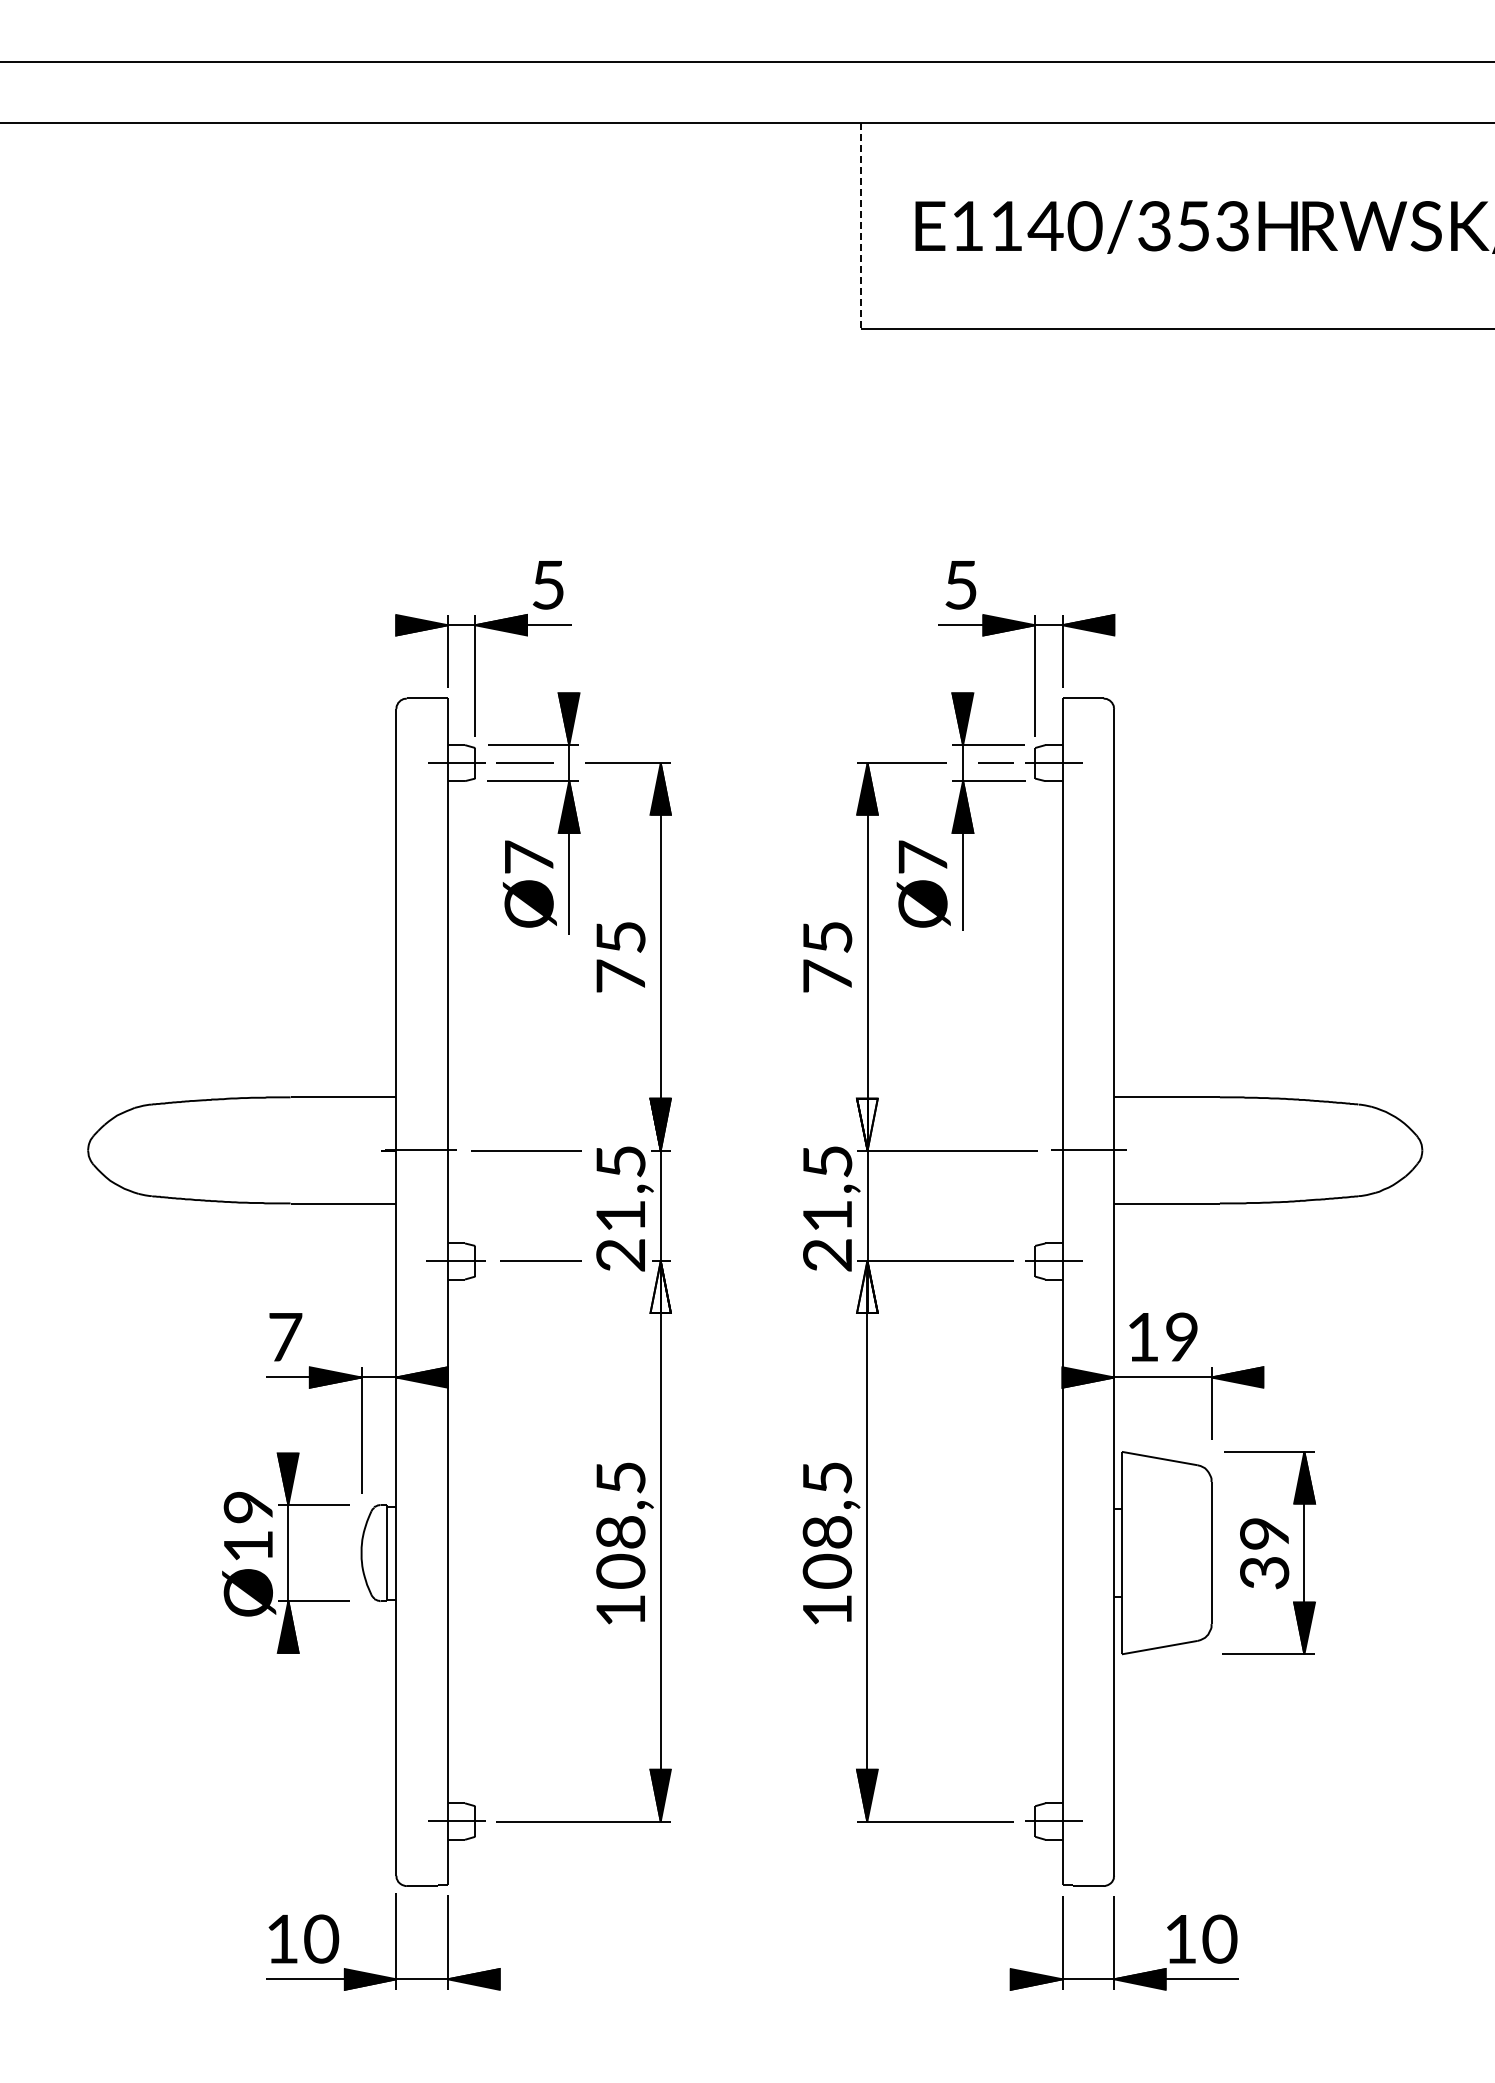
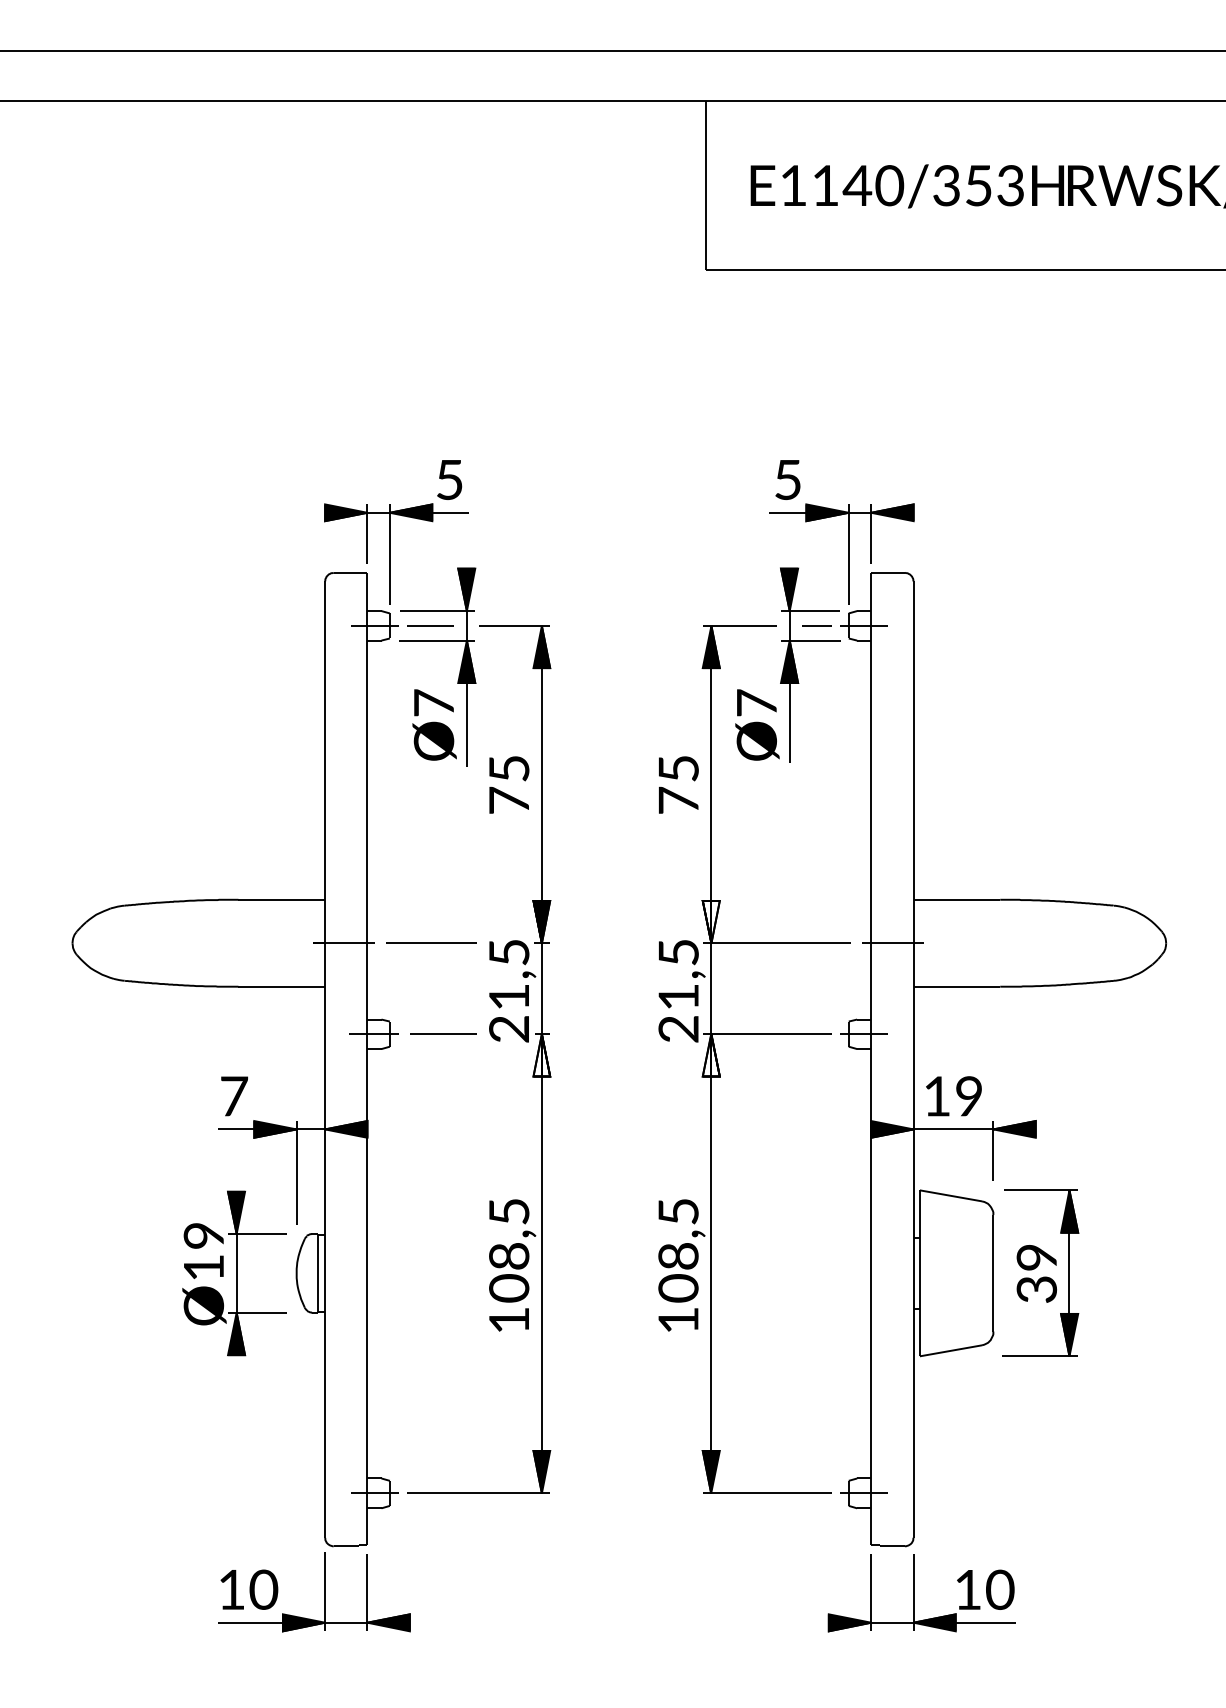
line: (861, 226) -> (706, 185), dashed -> solid

